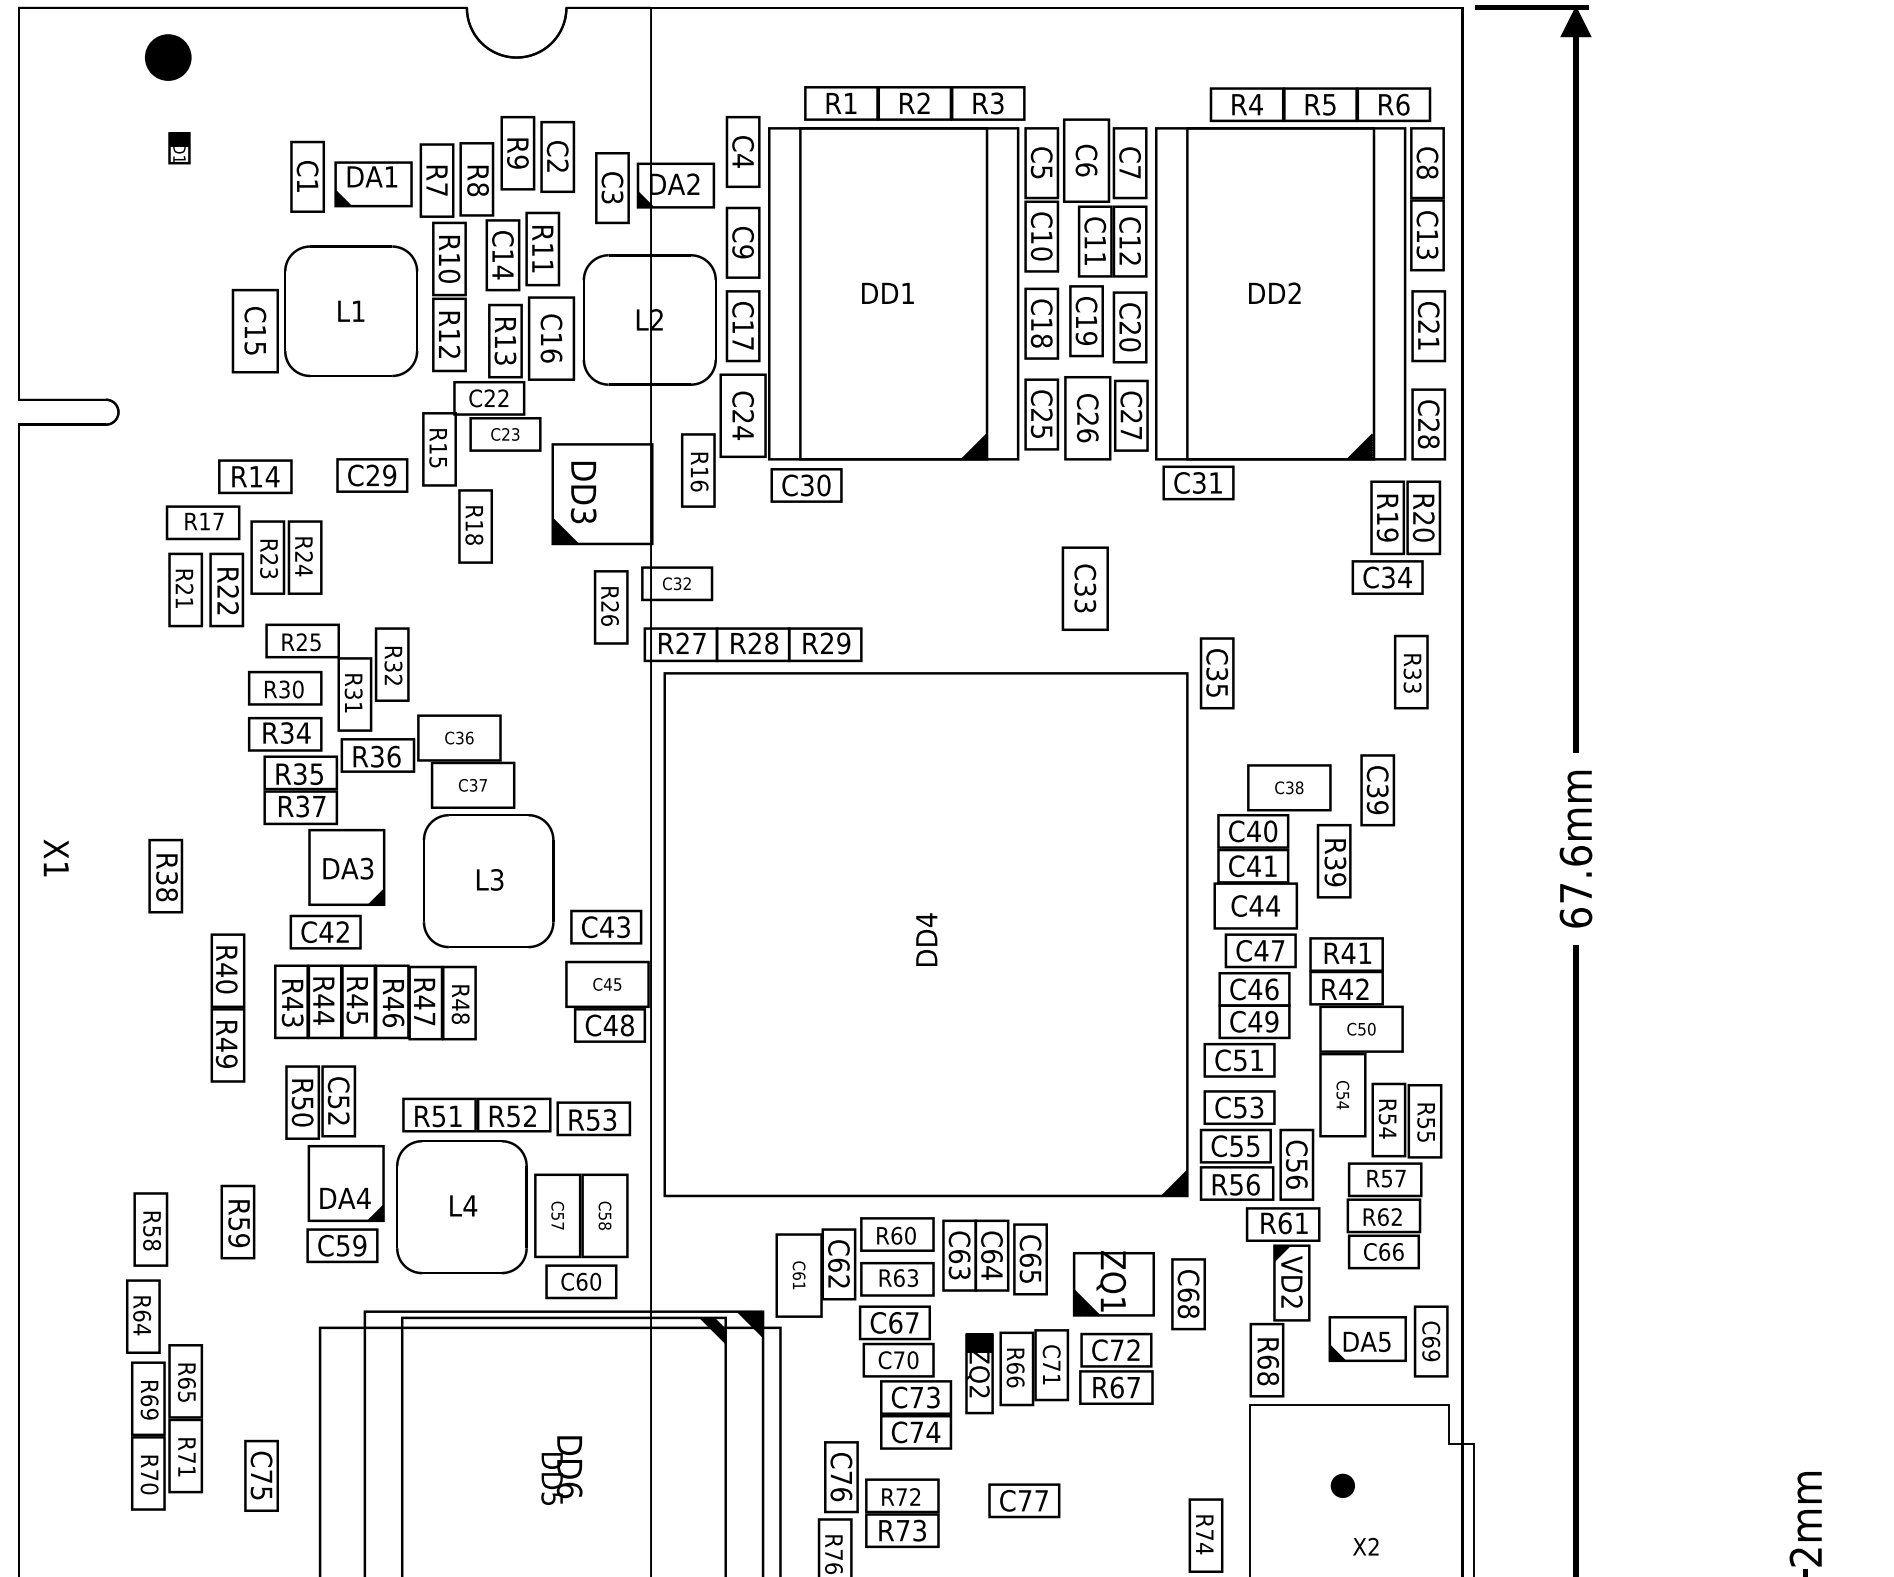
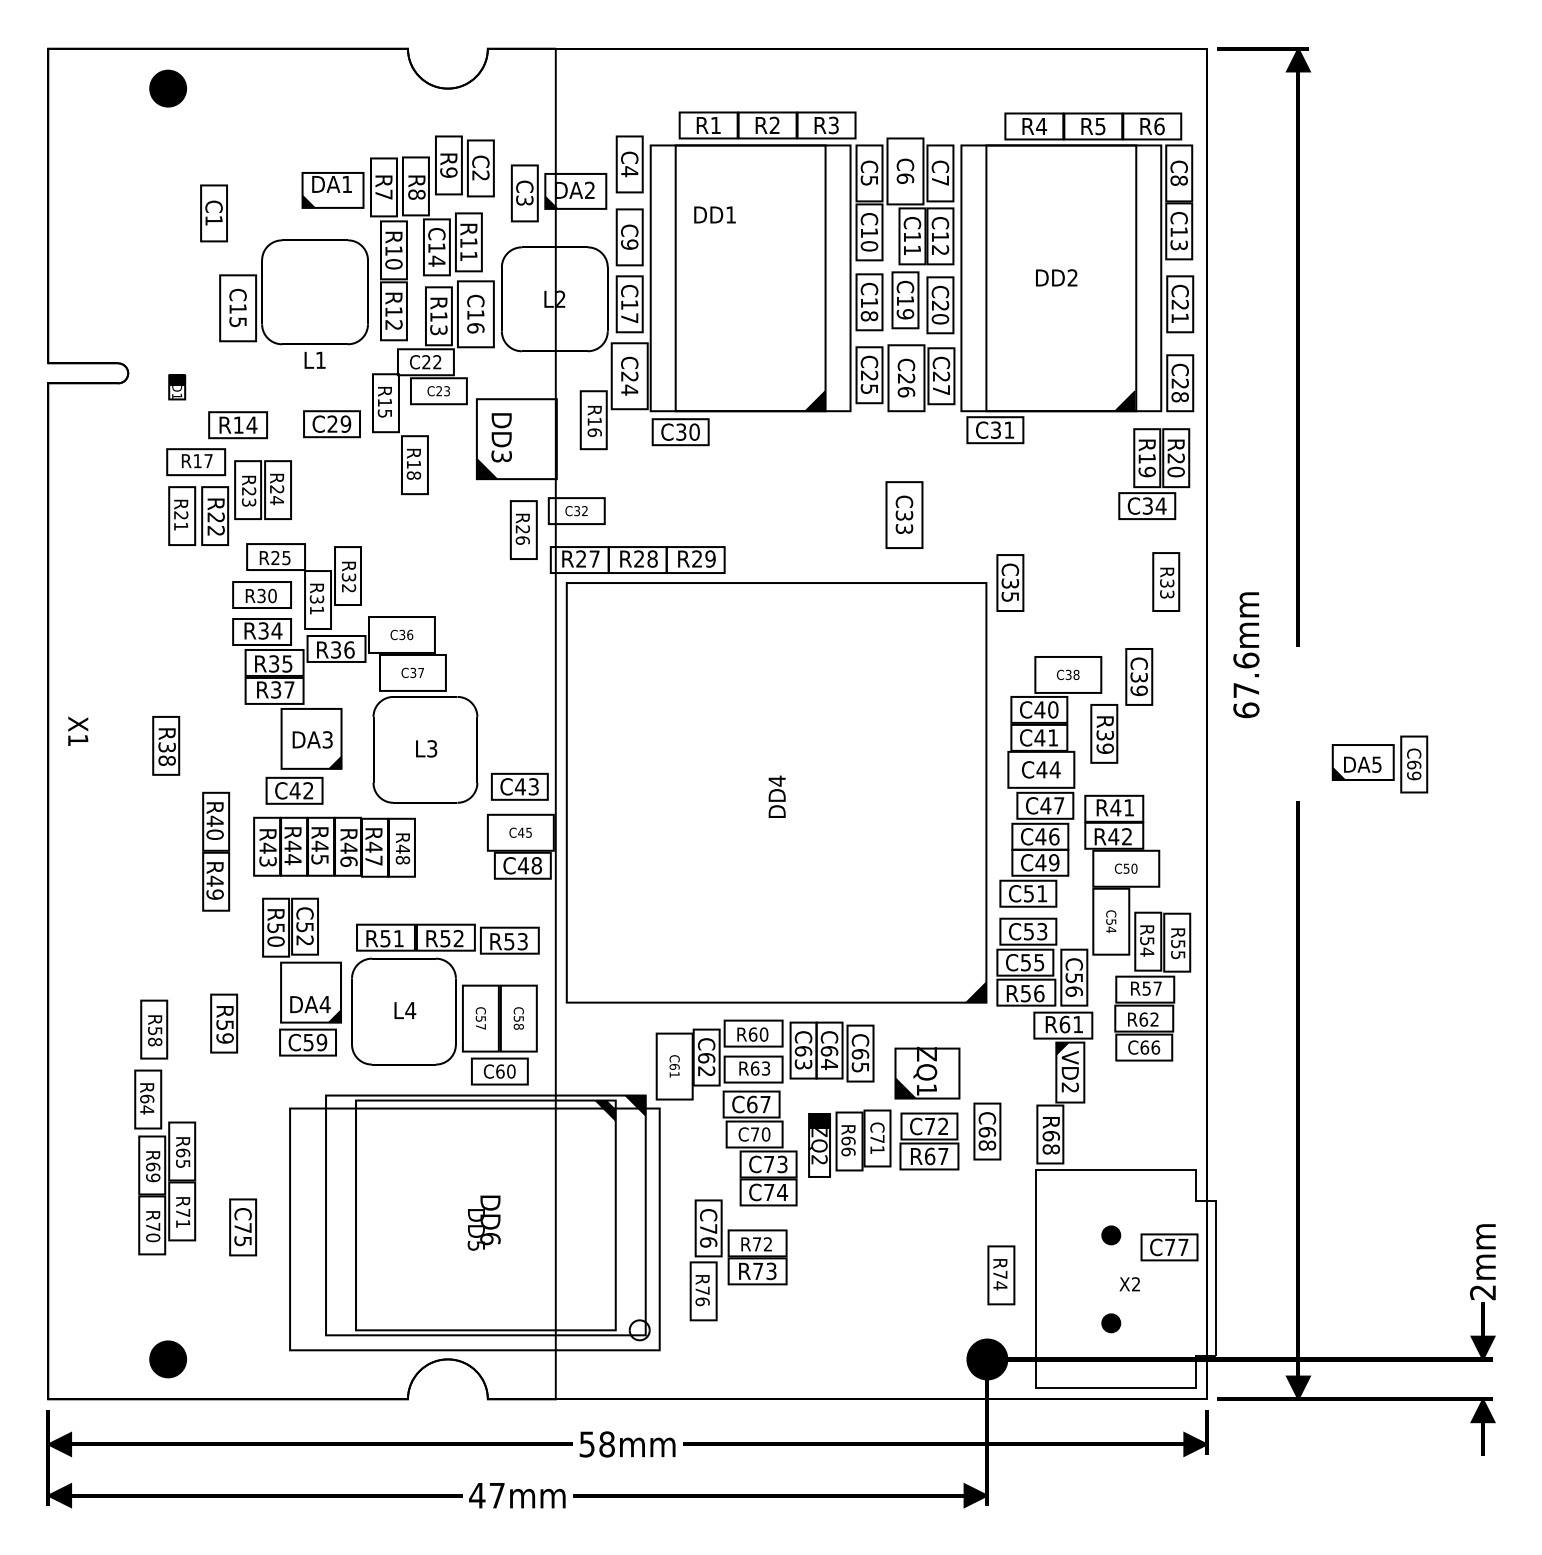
text: (179, 148) -> (177, 387), moved
text: (306, 176) -> (213, 213), moved
text: (887, 292) -> (714, 214), moved
text: (350, 310) -> (314, 359), moved
text: (1576, 849) -> (1246, 655), moved
text: (1188, 1294) -> (987, 1131), moved
text: (1387, 1341) -> (1379, 764), moved
text: (1024, 1500) -> (1169, 1247), moved

